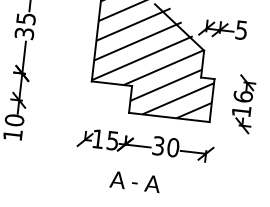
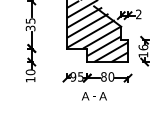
text: (240, 30) -> (138, 14), 5 -> 2
text: (98, 138) -> (73, 76), 15 -> 95
text: (157, 145) -> (103, 76), 30 -> 80

